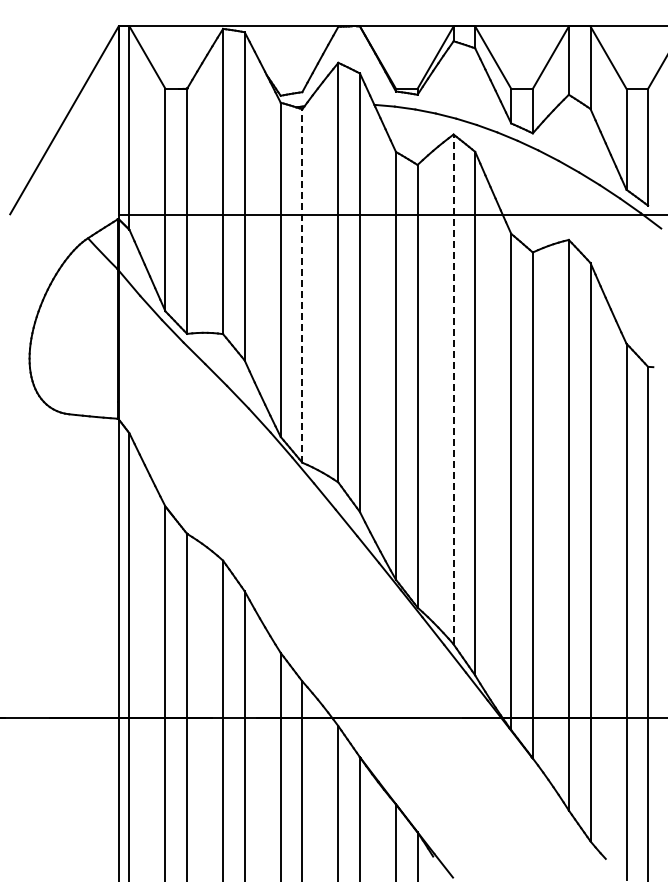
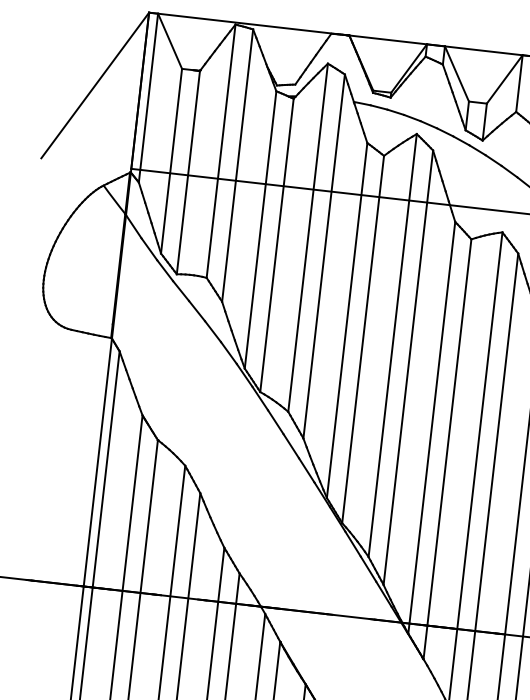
line: (302, 286) -> (277, 245), dashed -> solid
line: (453, 389) -> (392, 345), dashed -> solid

